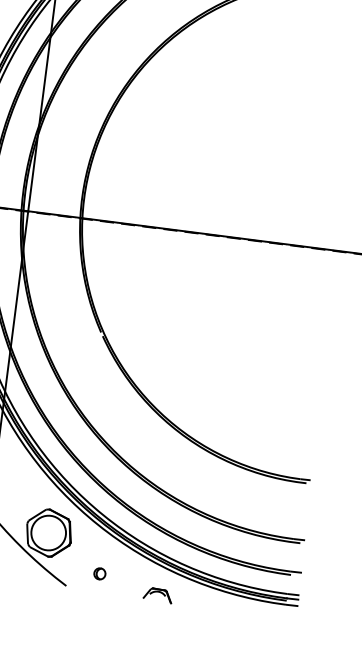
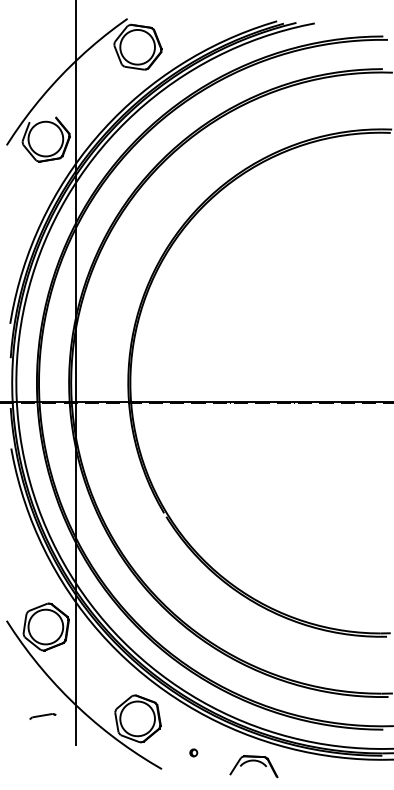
part: (99, 573) -> (193, 752), size x0.62
part: (157, 595) -> (253, 766), size x1.67

